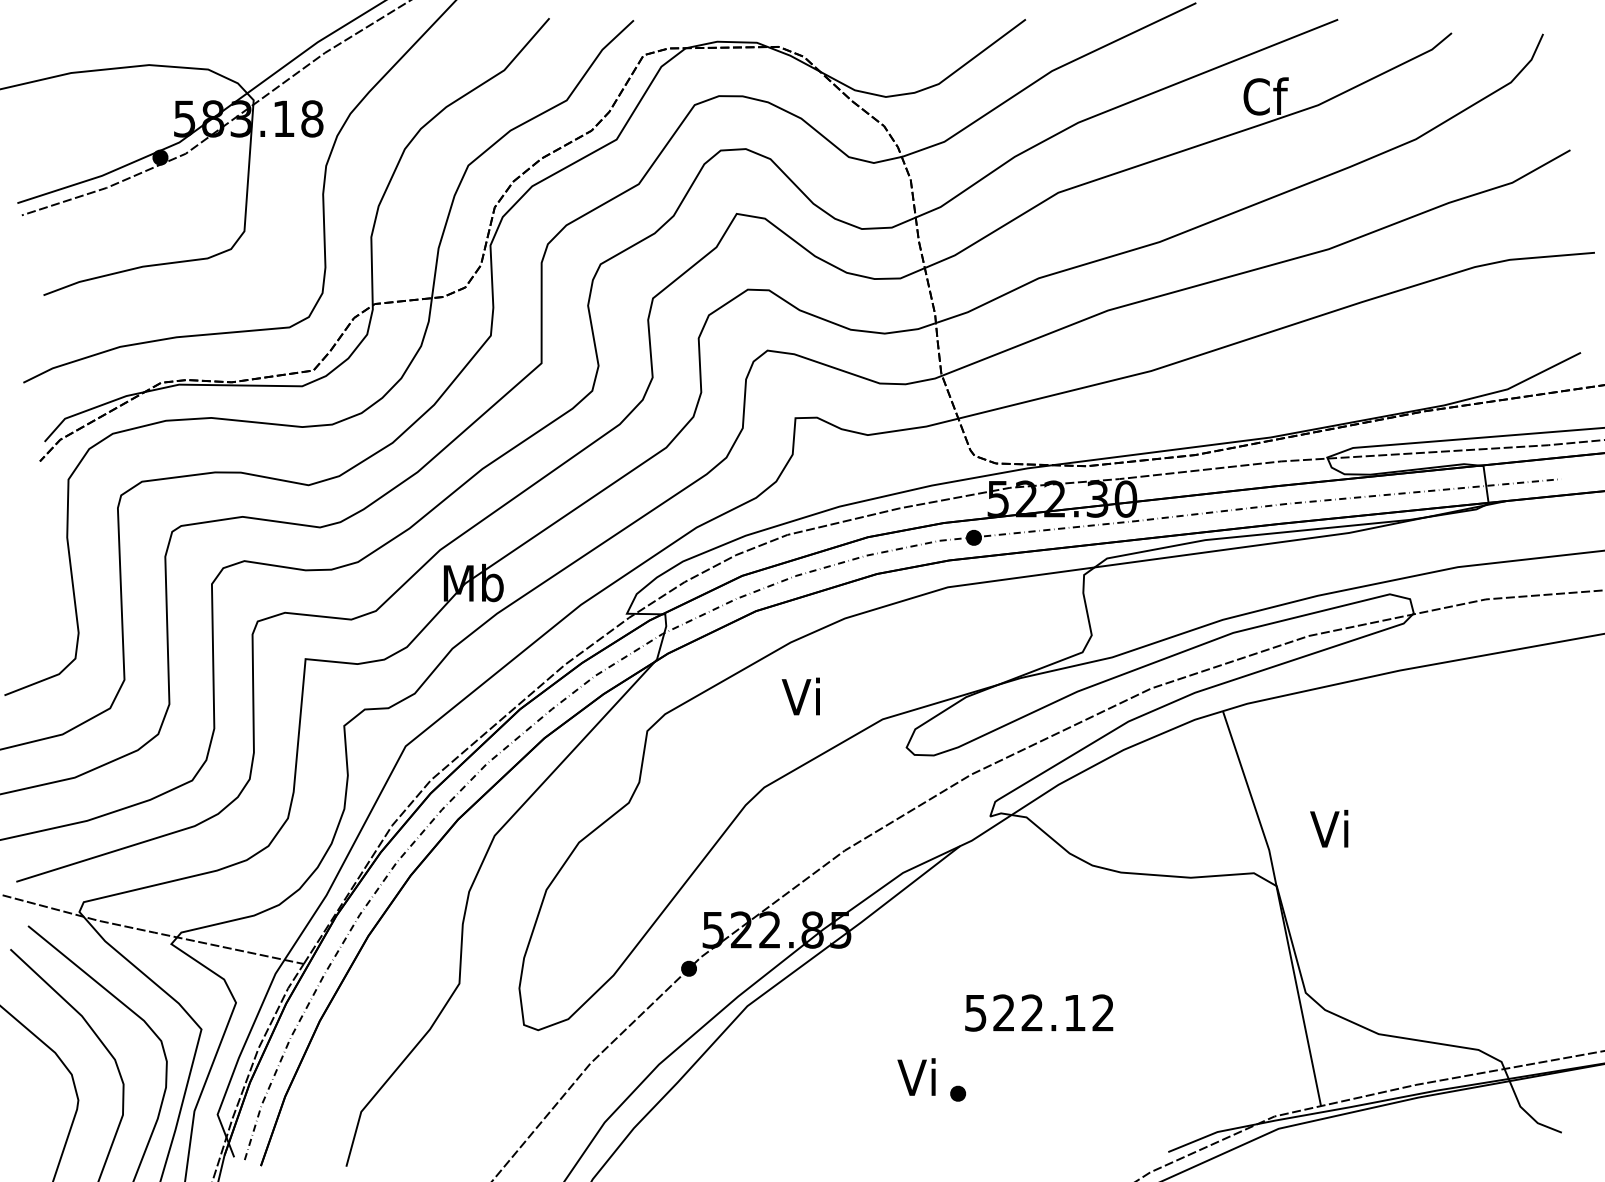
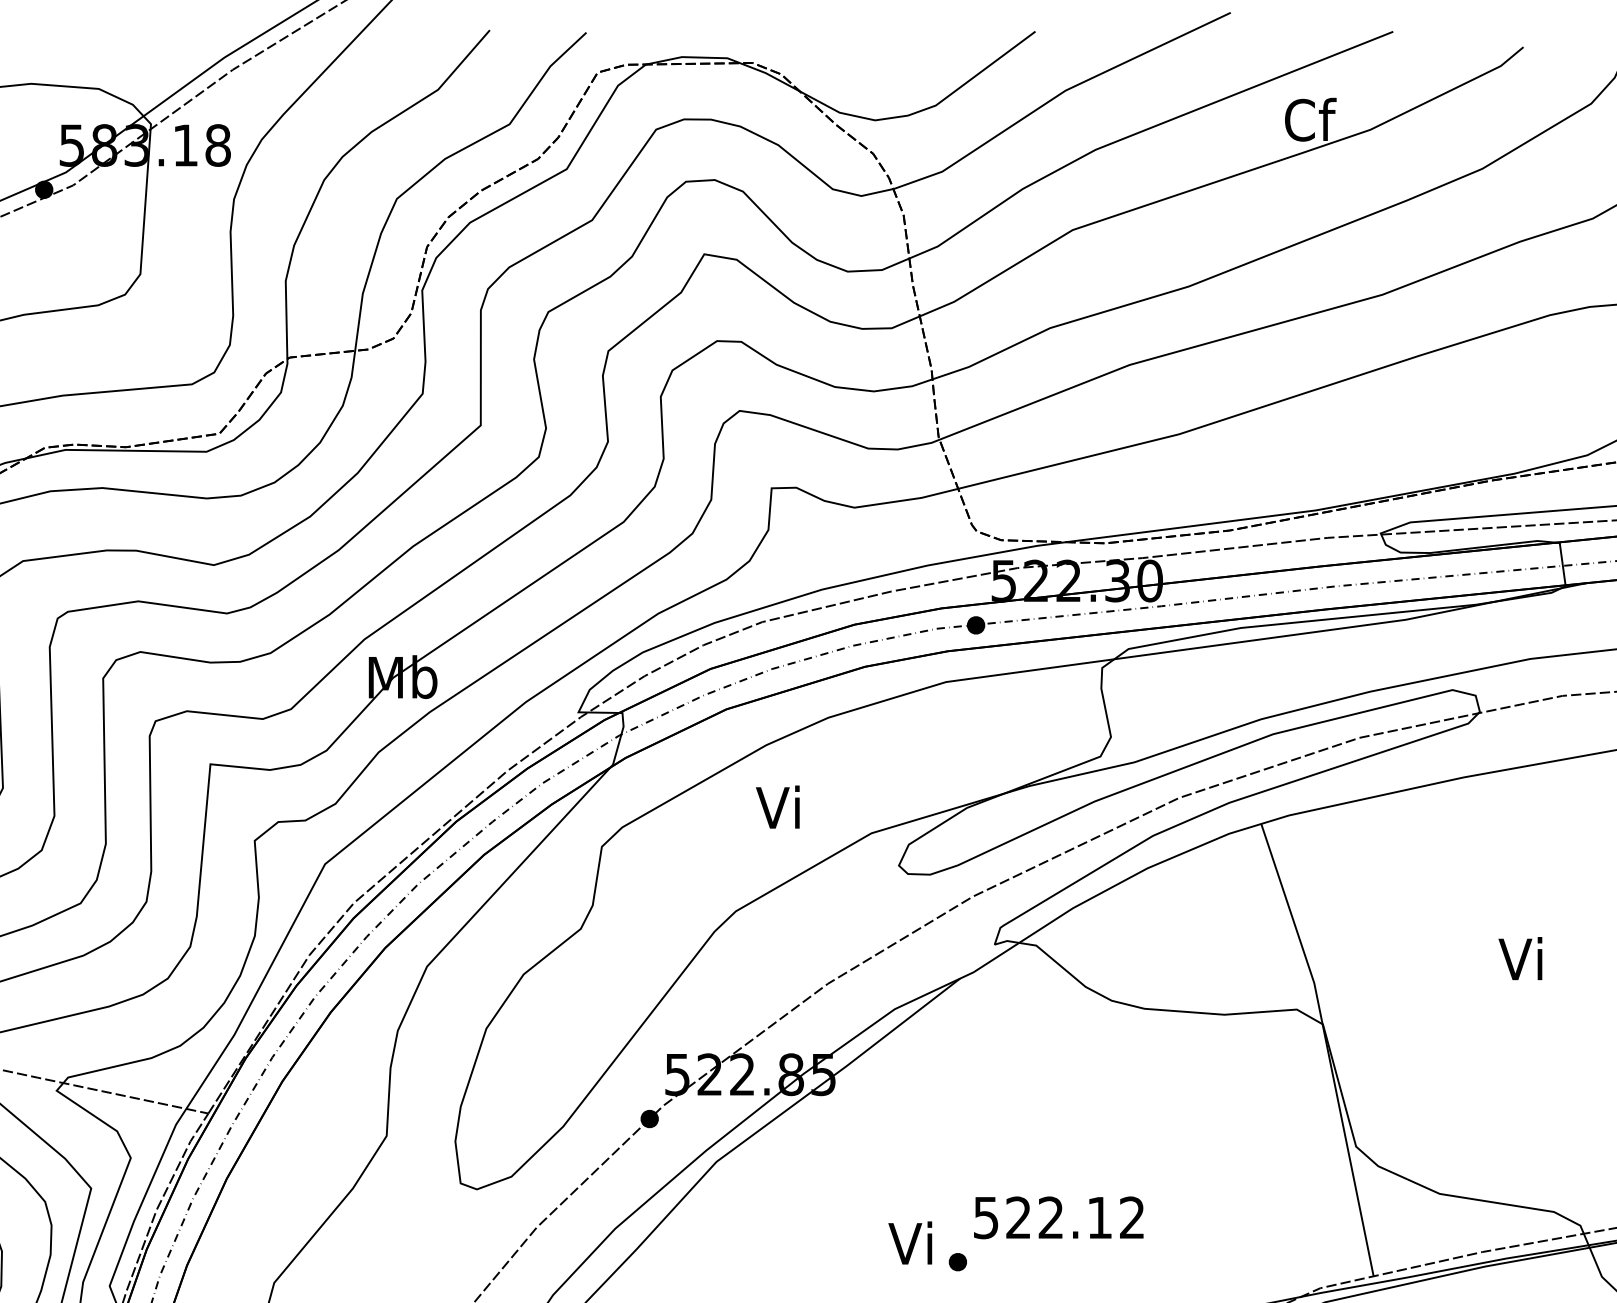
text: (1329, 828) -> (1520, 958), moved
text: (1039, 1012) -> (1059, 1217), moved

